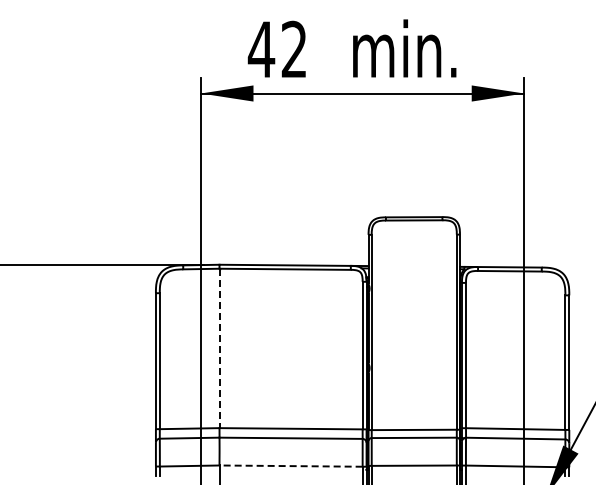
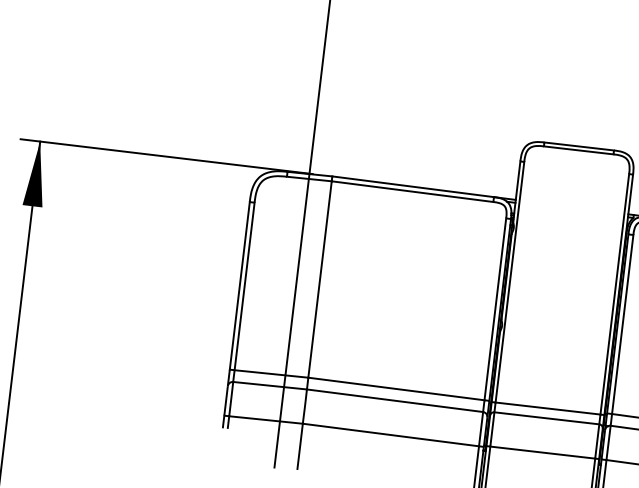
line: (219, 348) -> (320, 279), dashed -> solid
line: (291, 466) -> (391, 435), dashed -> solid

